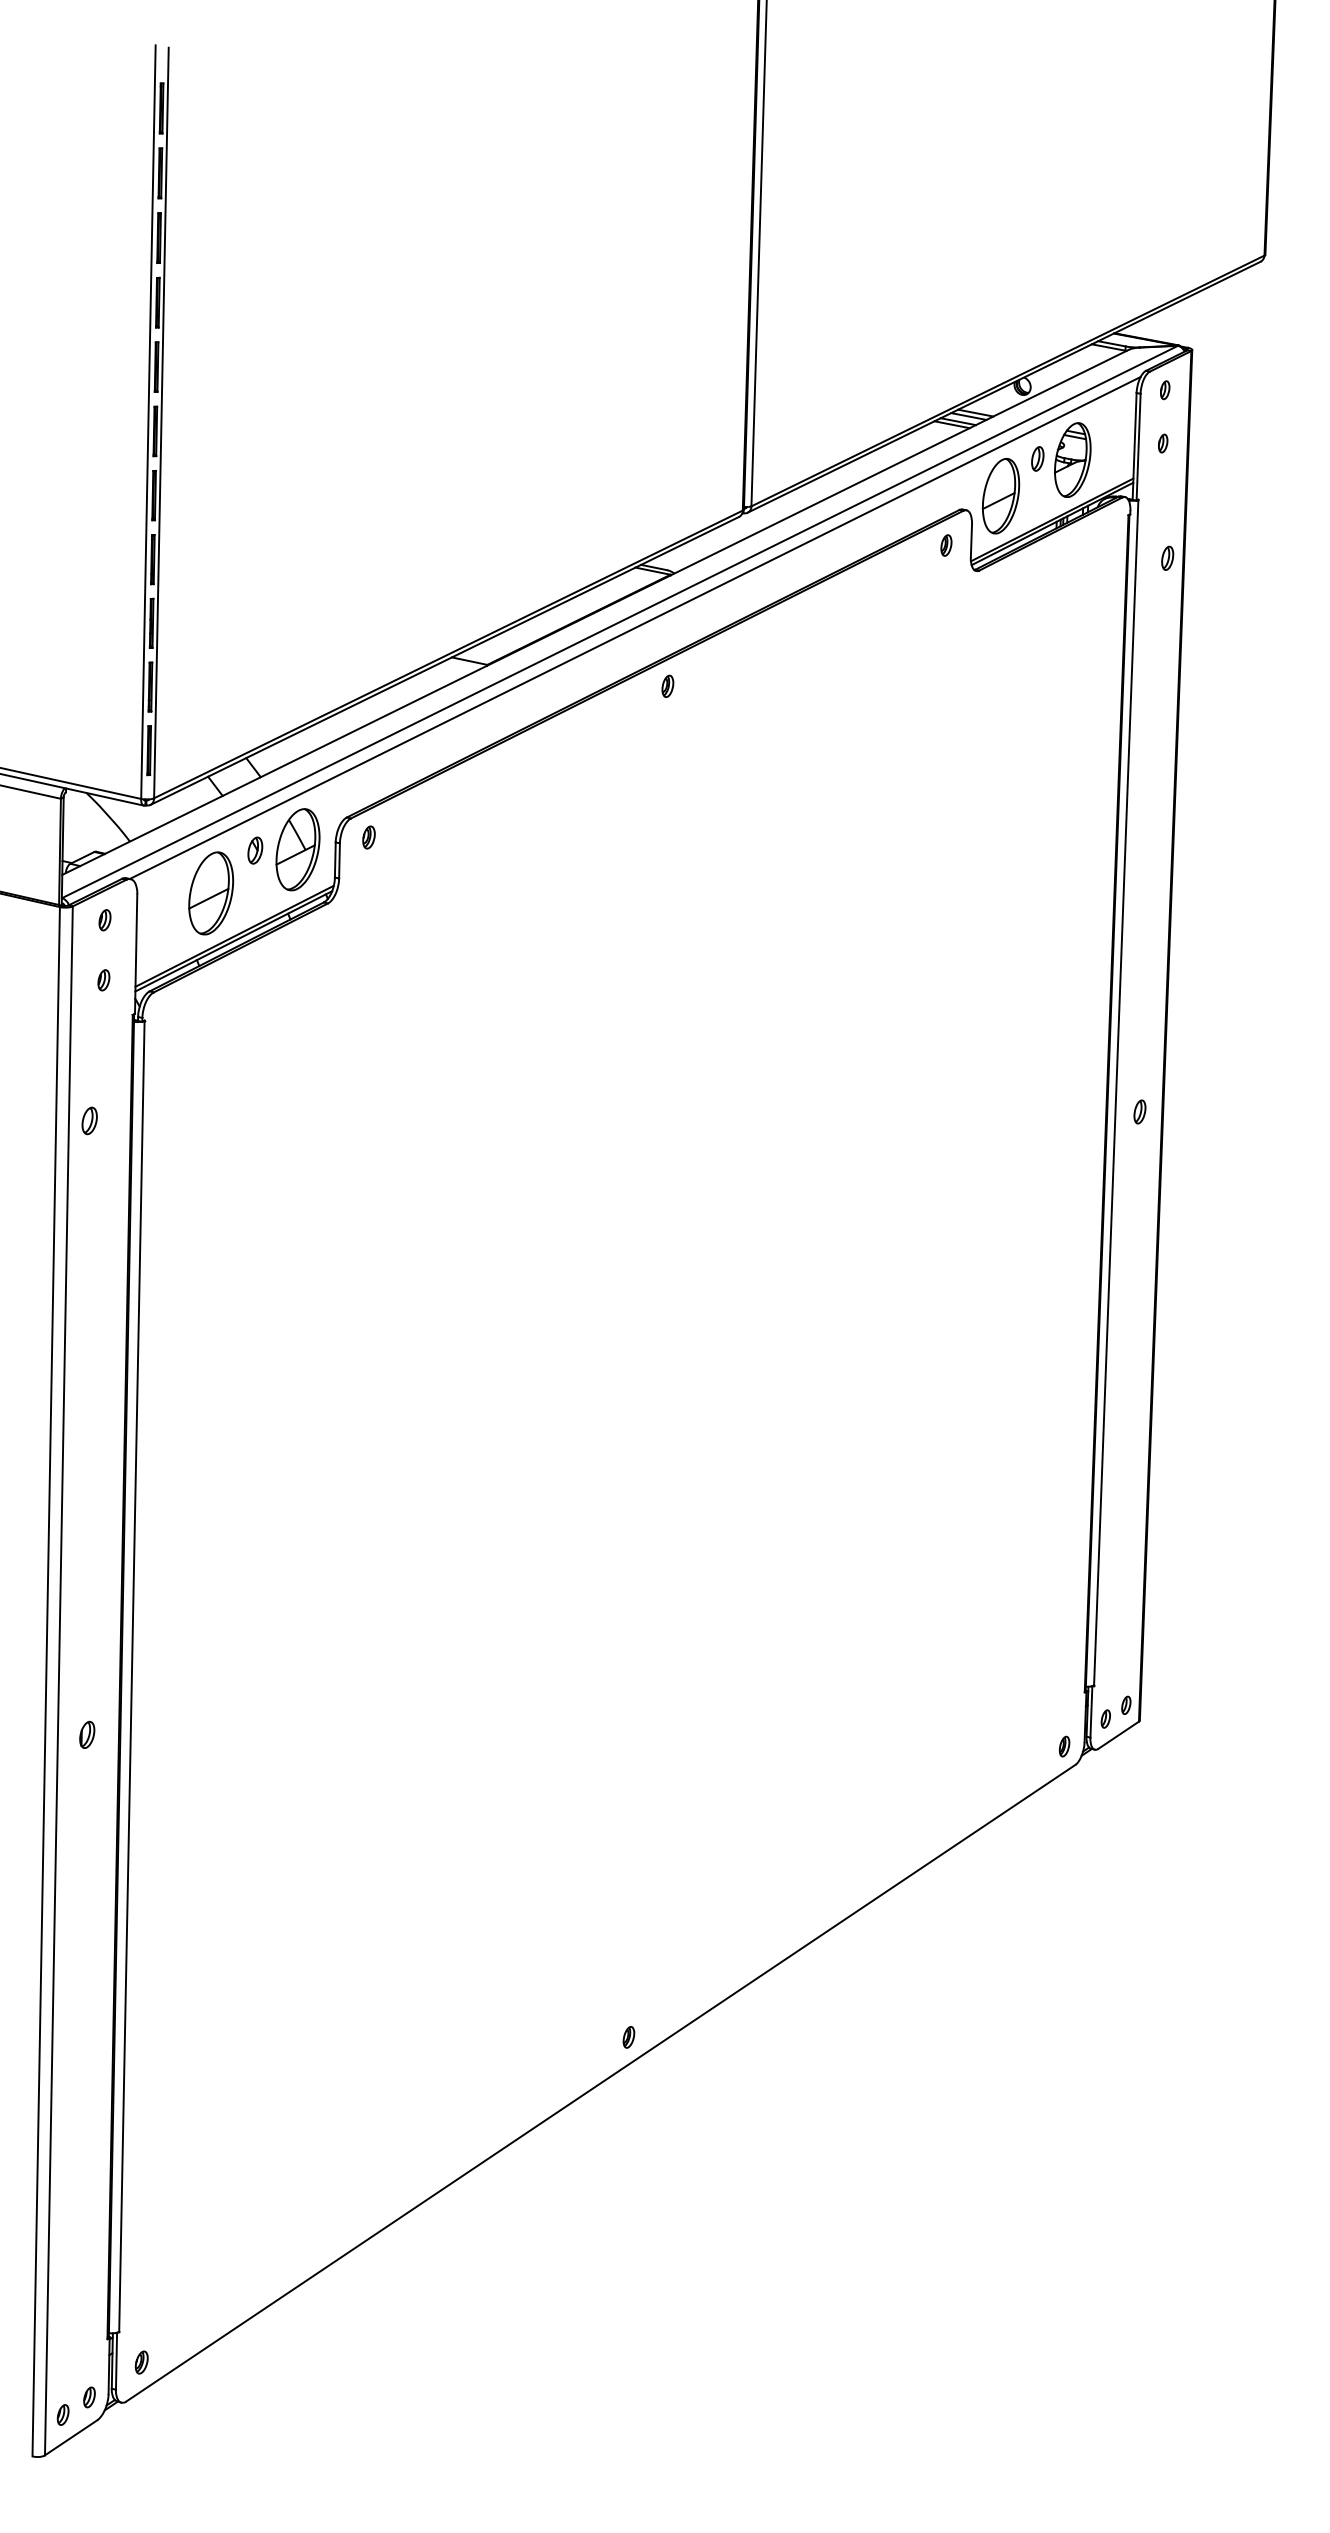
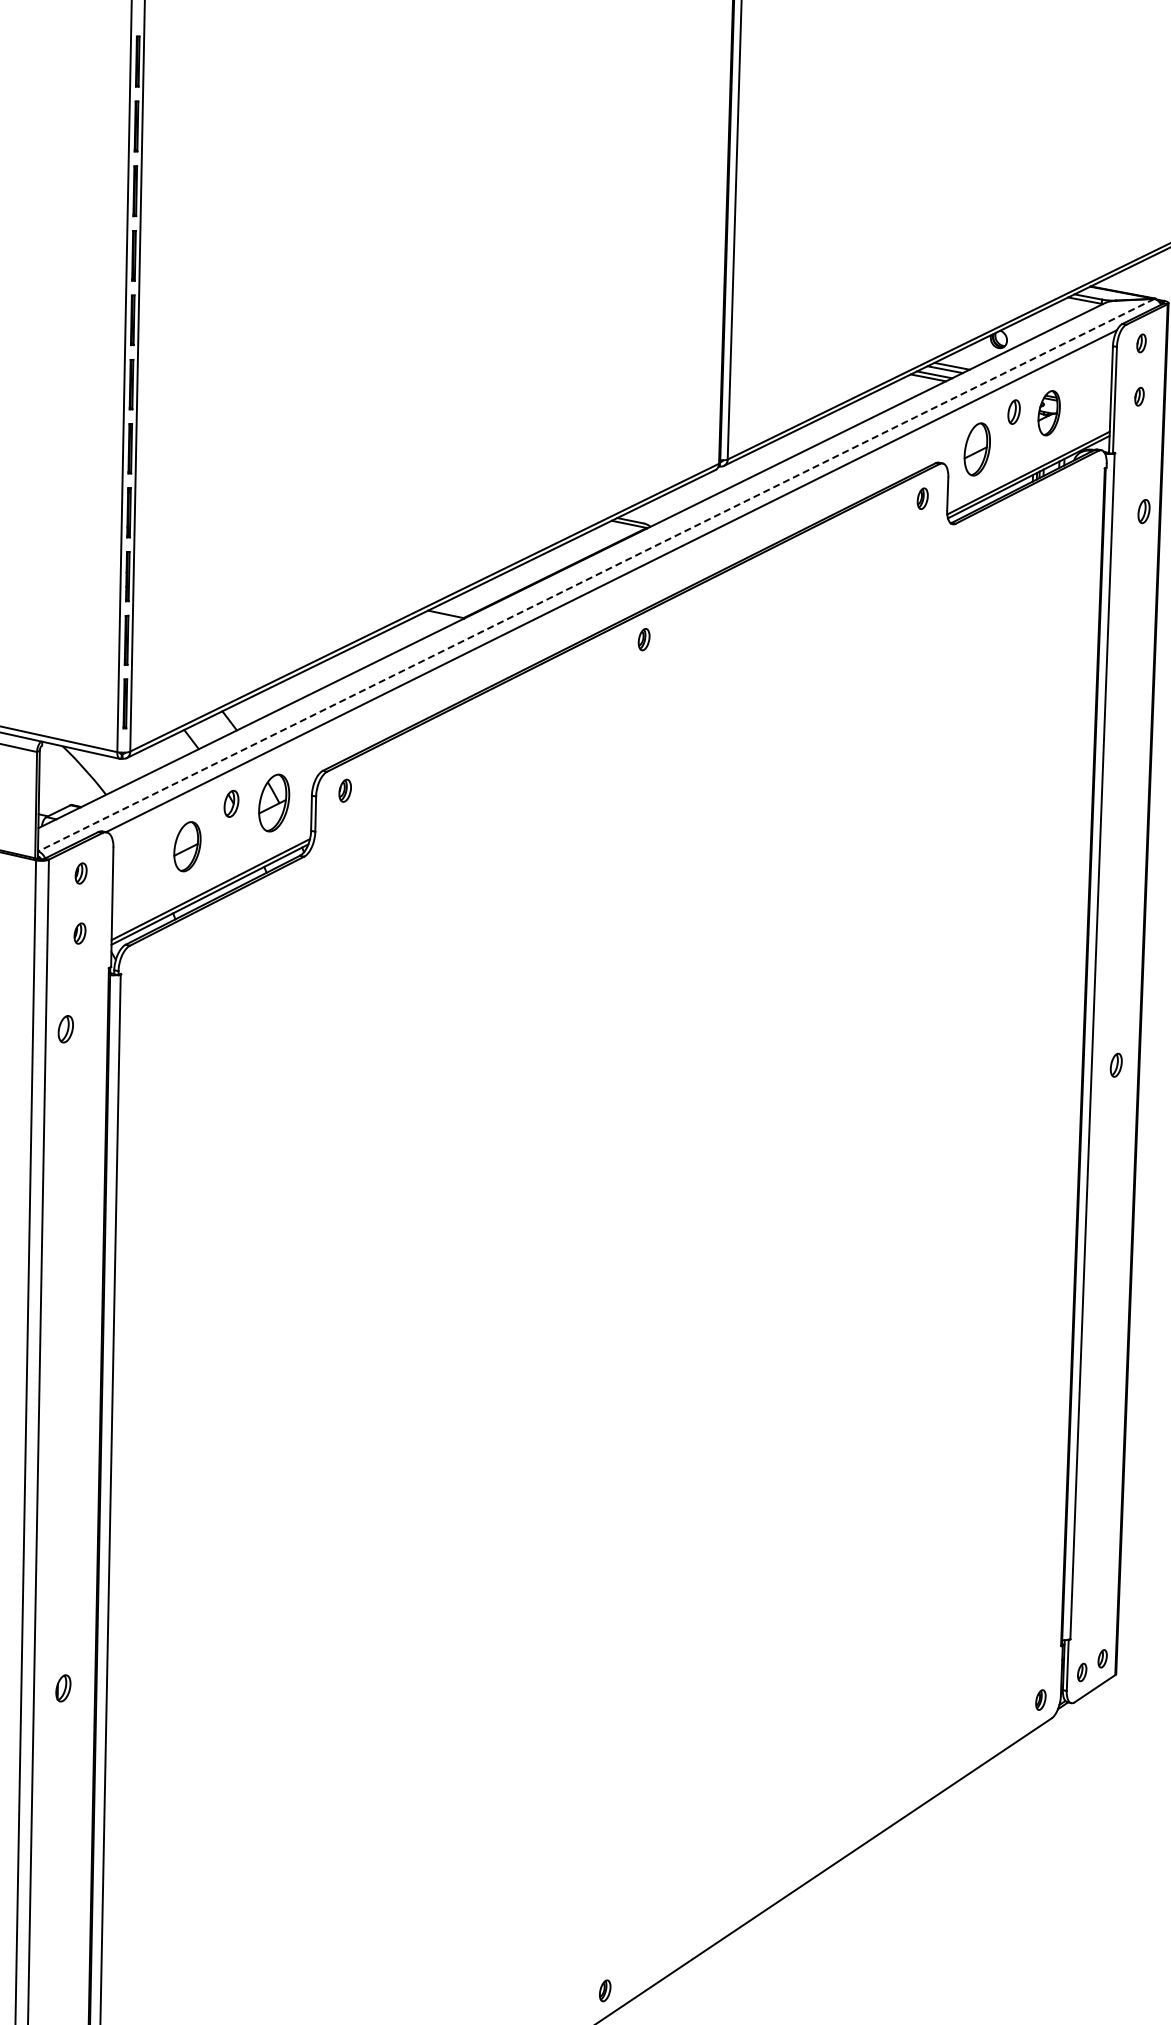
part: (1072, 459) -> (1048, 412), size x0.6
part: (1000, 496) -> (976, 449), size x0.7
line: (619, 622) -> (595, 575), solid -> dashed
part: (297, 849) -> (273, 802), size x0.7
part: (211, 893) -> (187, 846), size x0.6
part: (89, 1120) -> (65, 1028), moved

